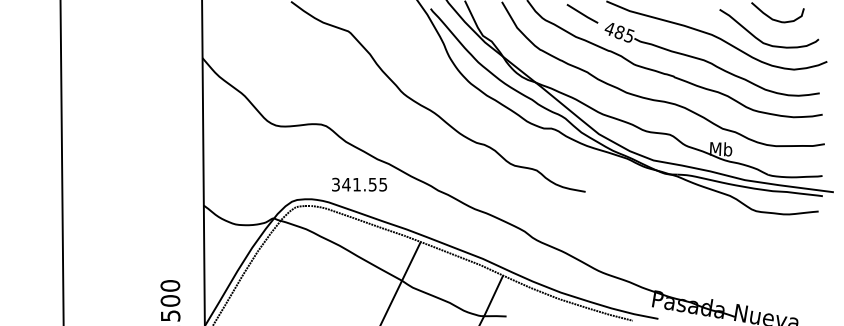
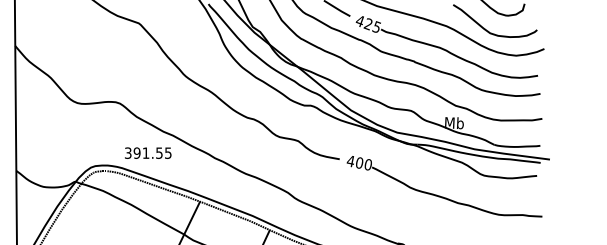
text: (618, 32) -> (367, 24), 485 -> 425
text: (346, 184) -> (137, 153), 341.55 -> 391.55
part: (706, 235) -> (442, 196), added

